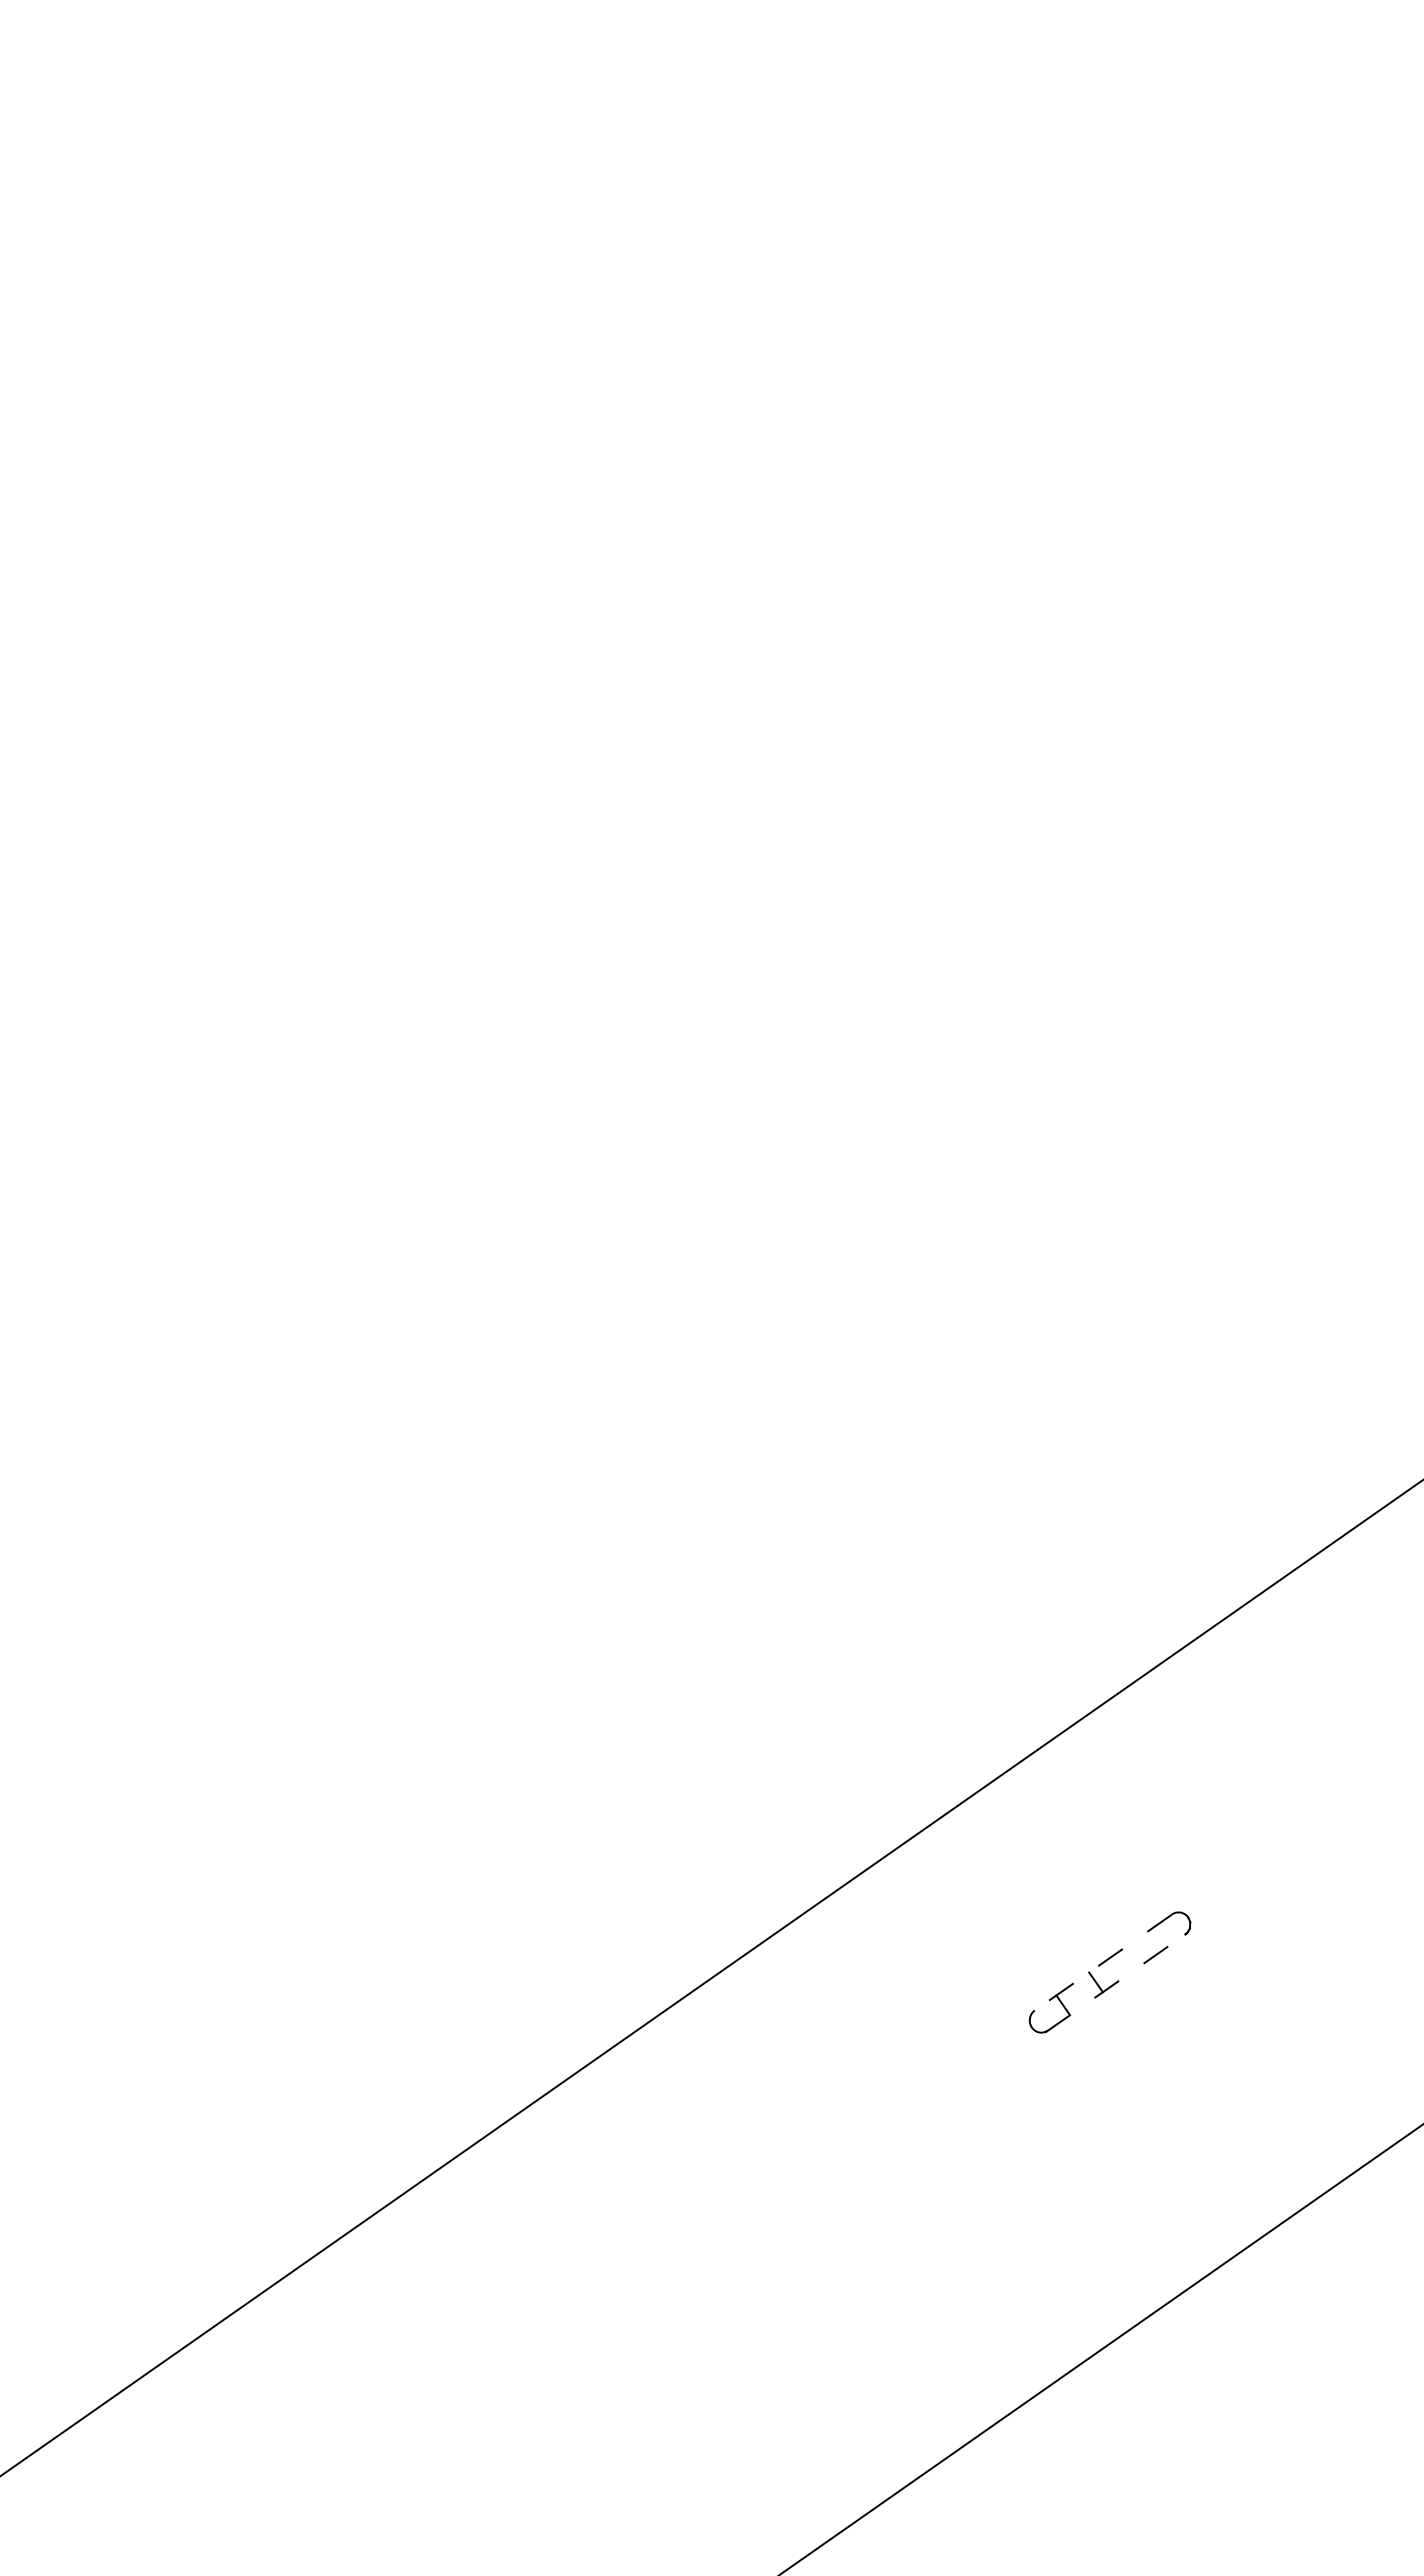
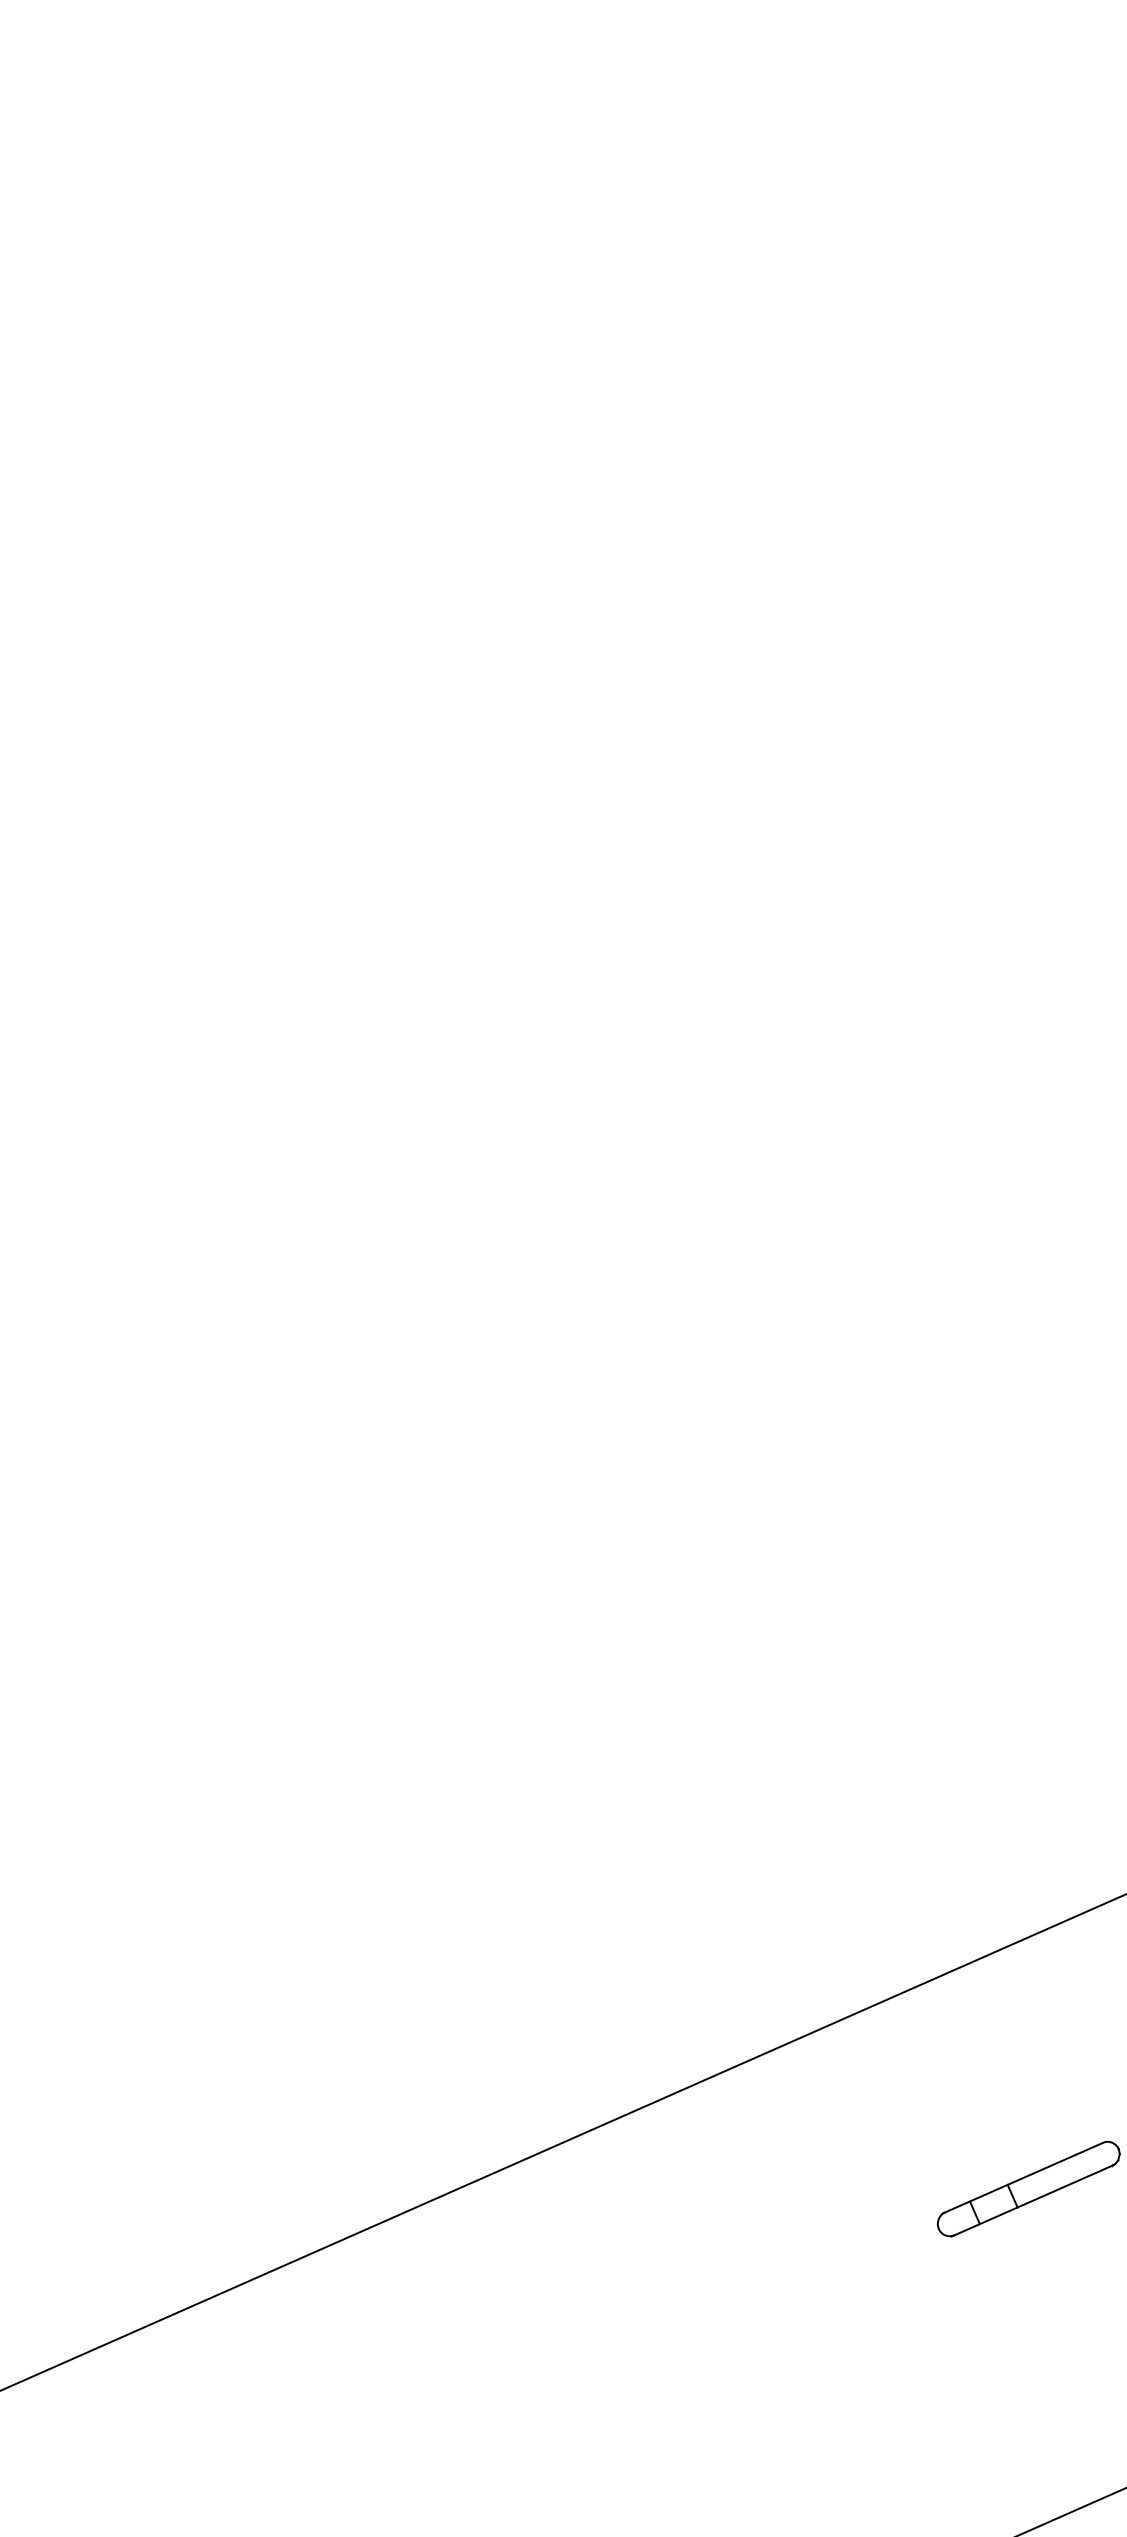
line: (1101, 1963) -> (1021, 2178), dashed -> solid
line: (1115, 1983) -> (1032, 2201), dashed -> solid

